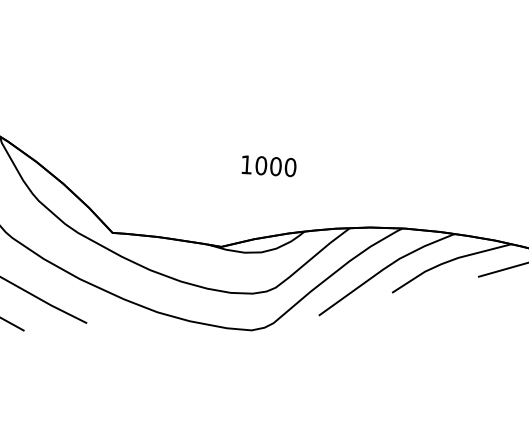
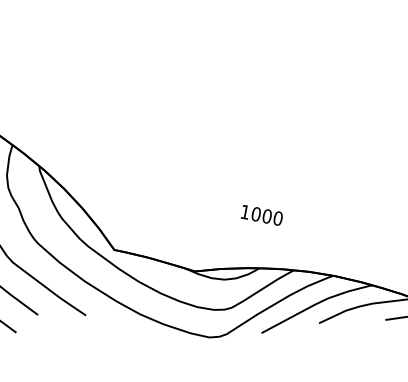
text: (268, 166) -> (261, 215), moved

